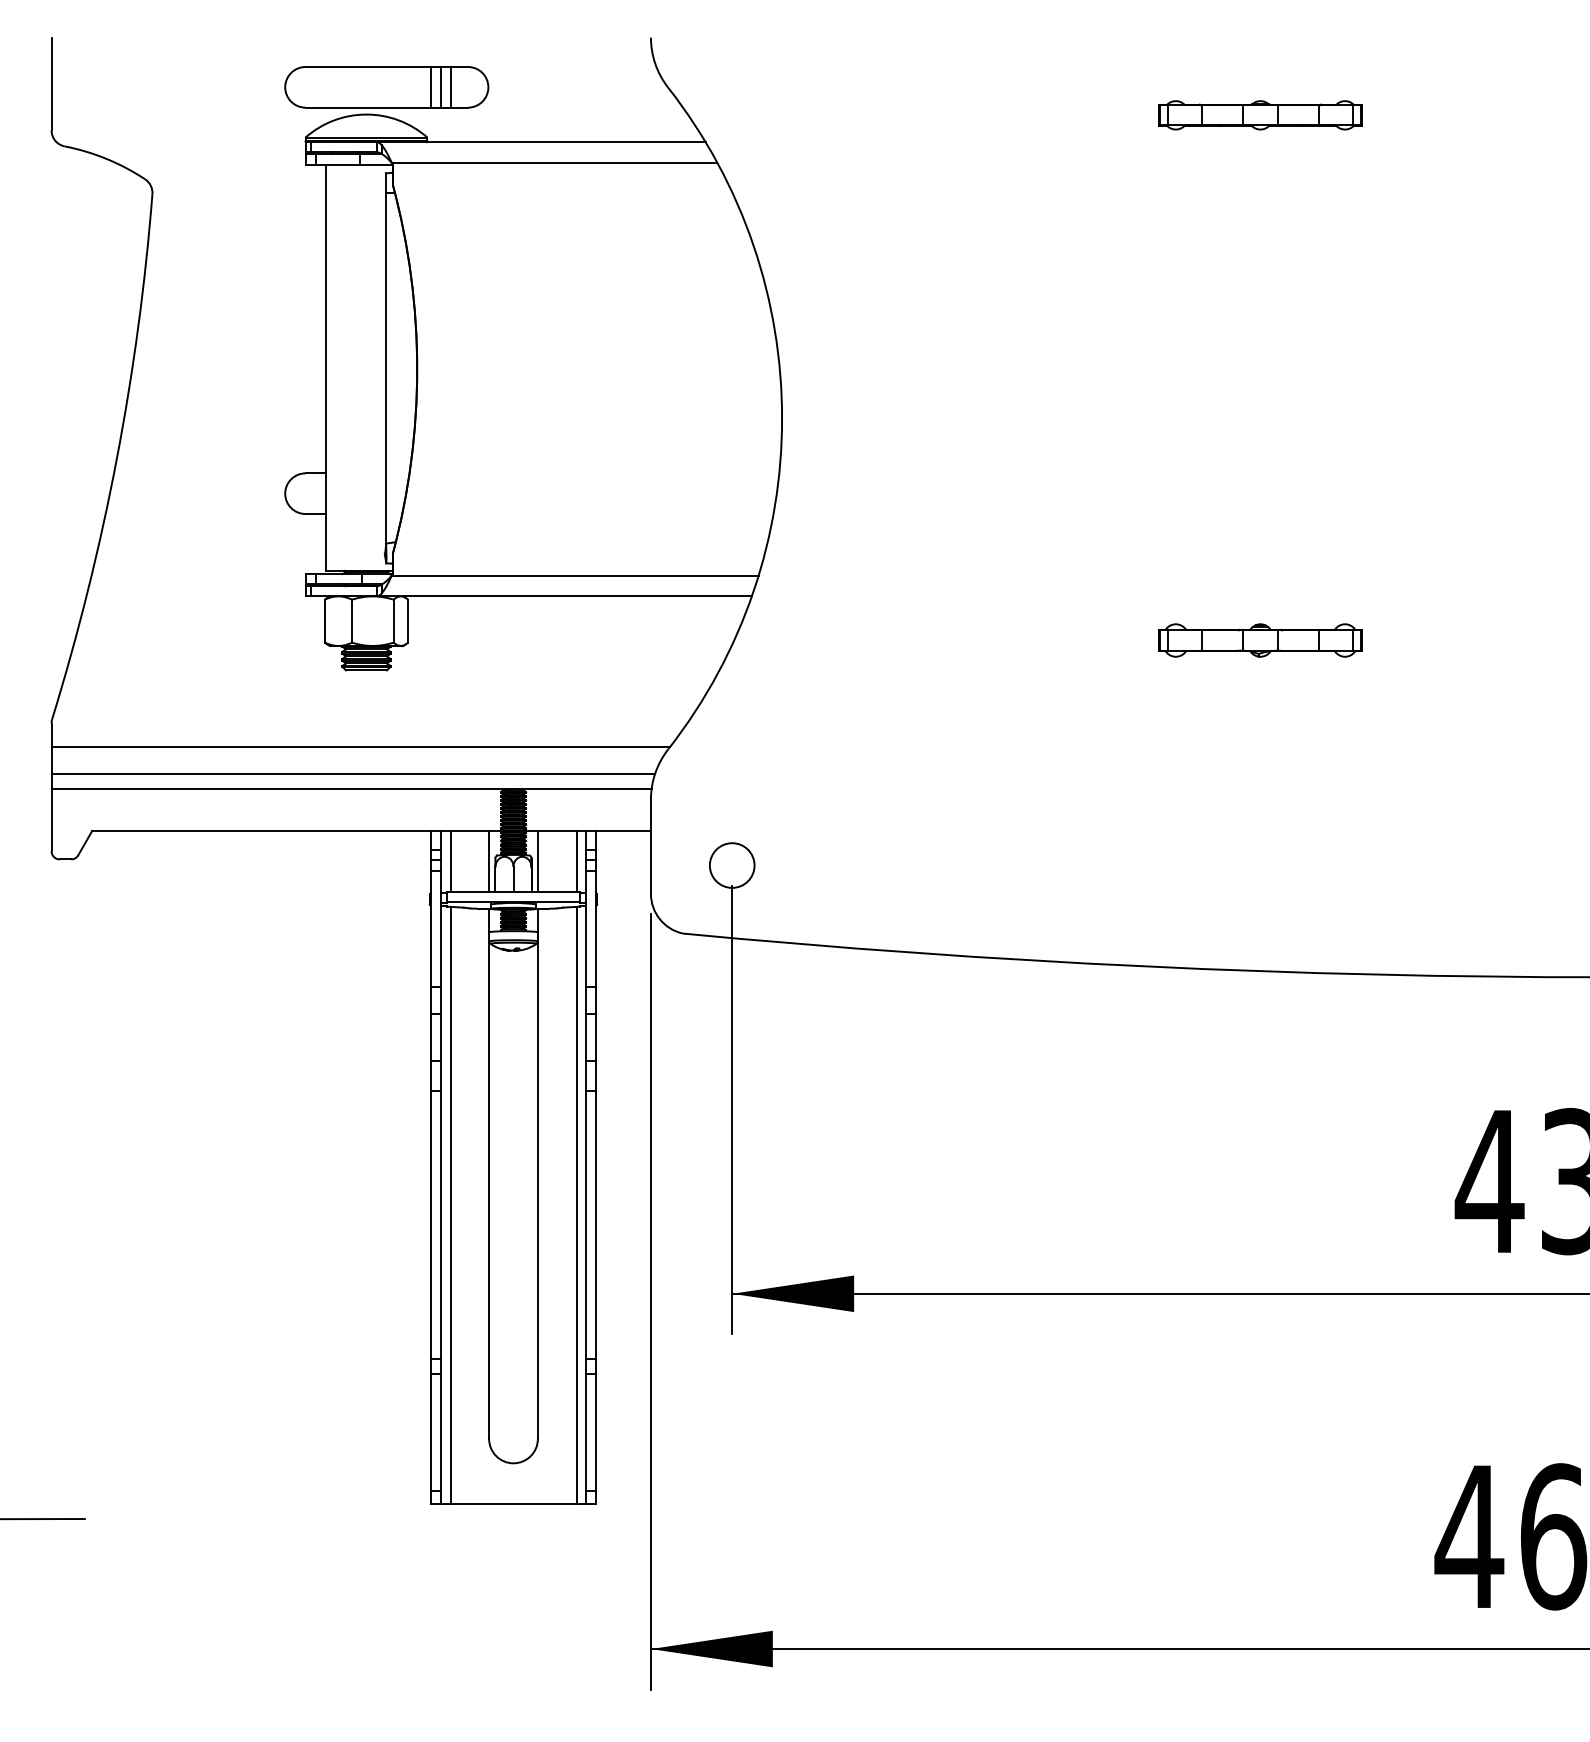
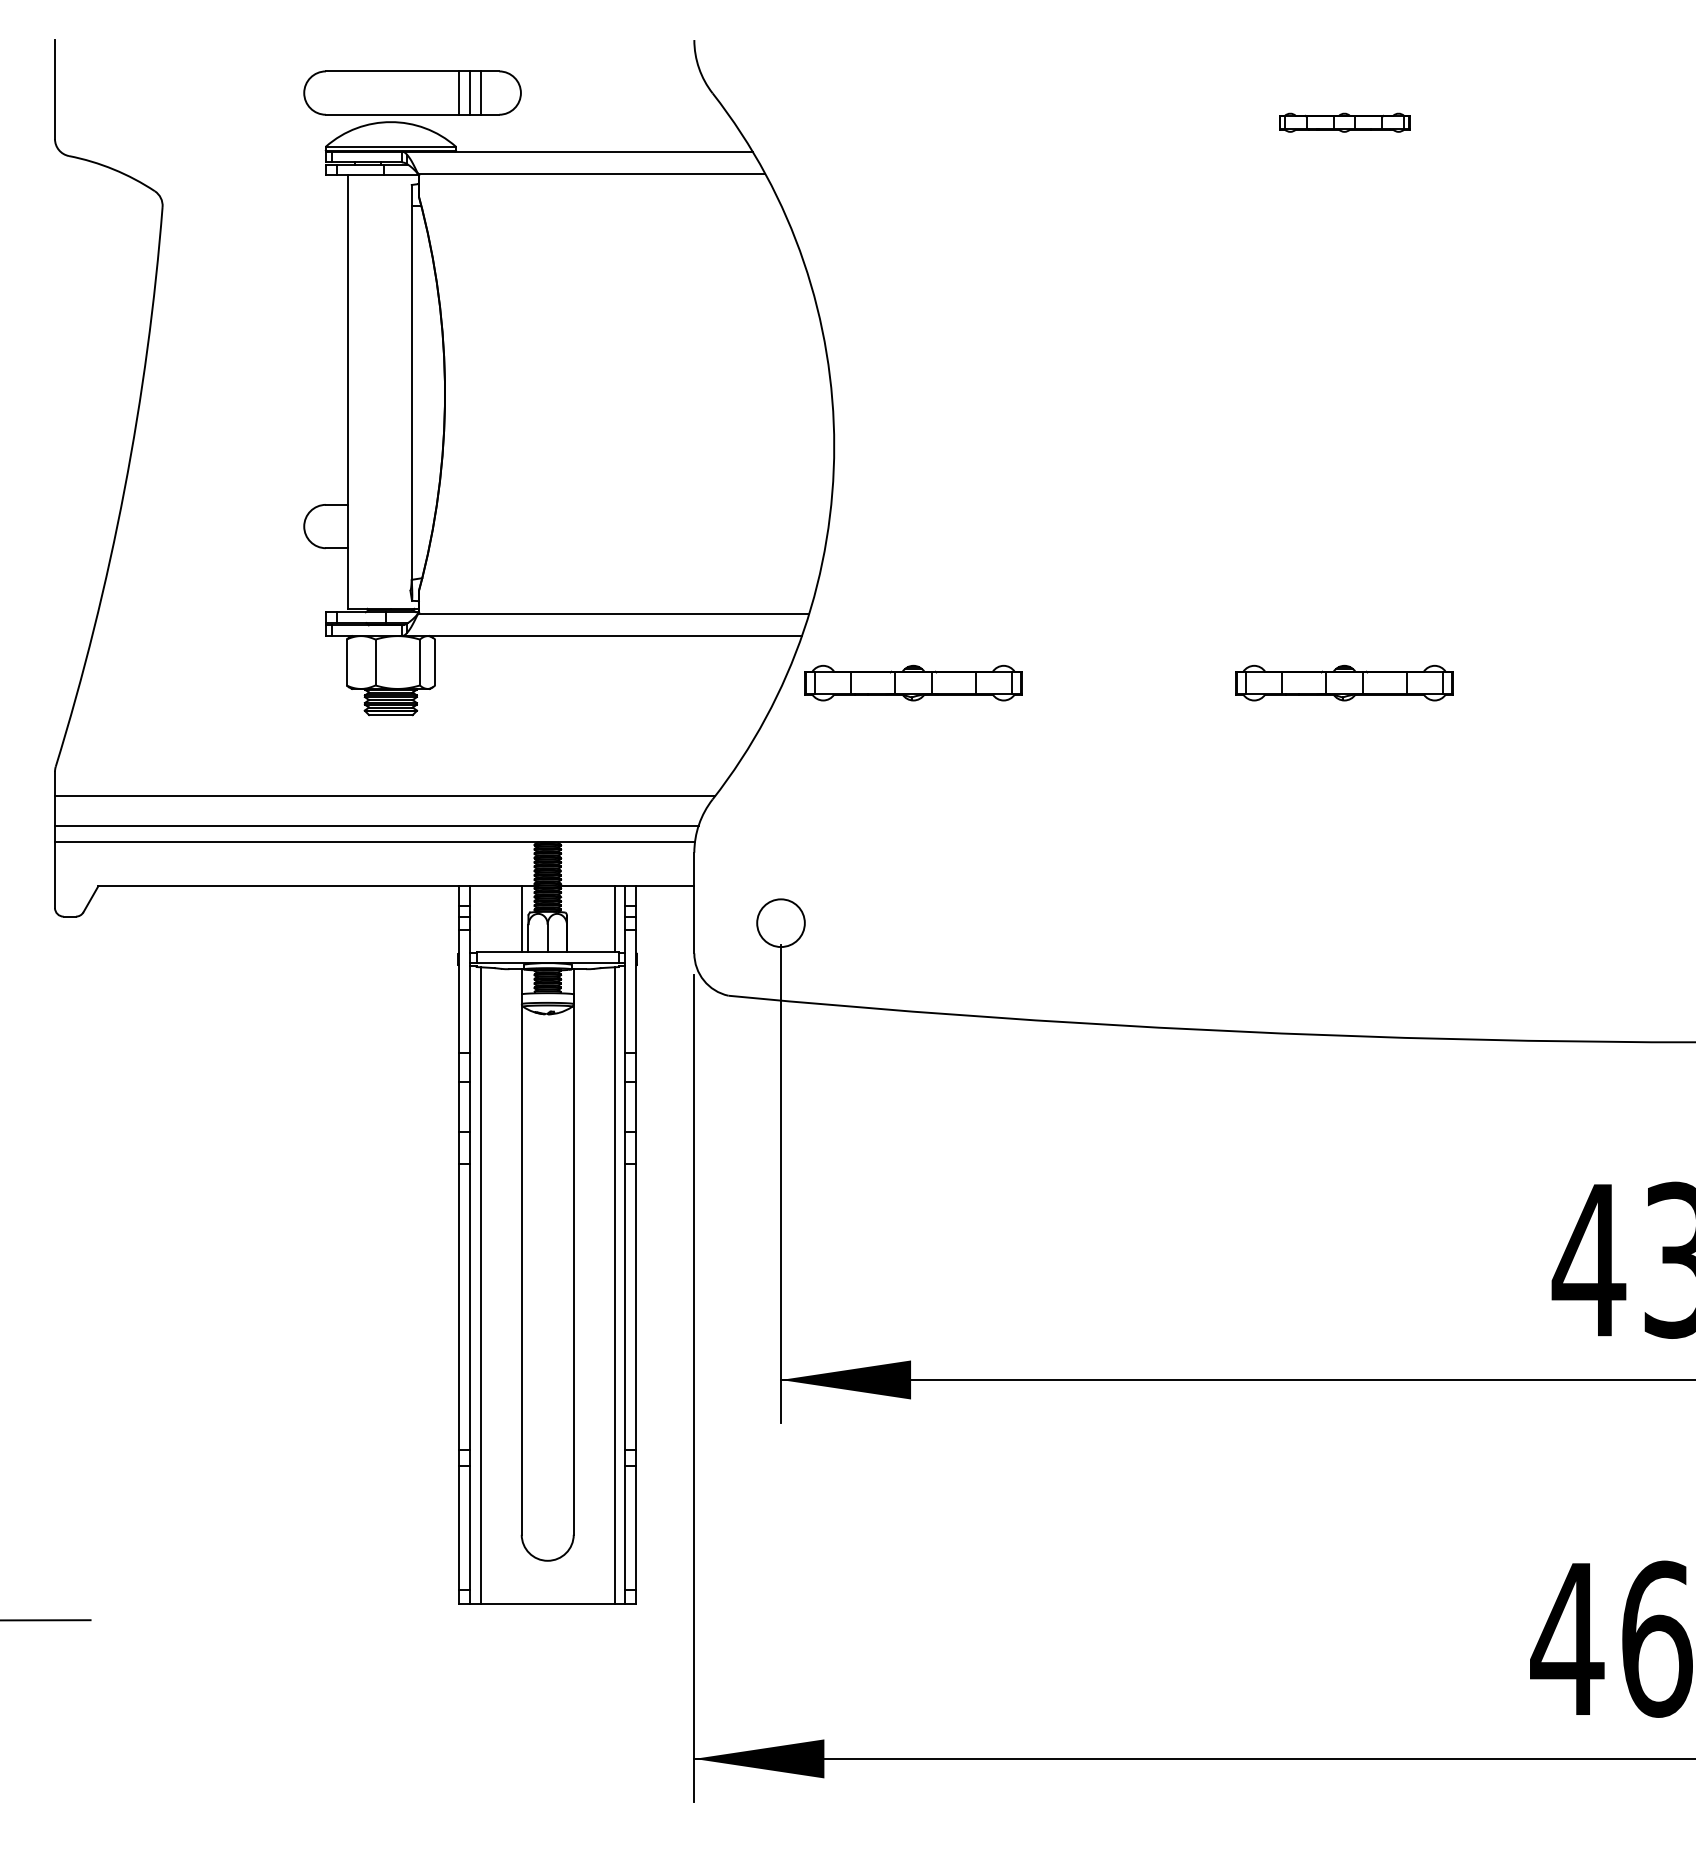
part: (1260, 114) -> (1344, 122), size x0.6
part: (856, 639) -> (913, 682), added
line: (450, 861) -> (480, 918), removed
line: (537, 861) -> (573, 918), removed

